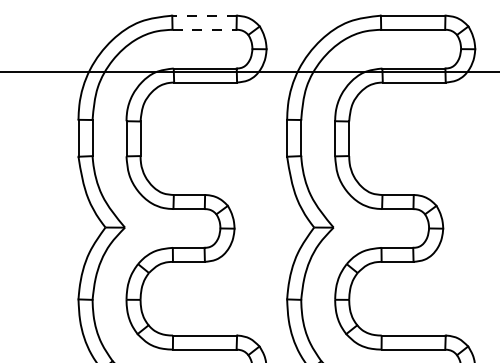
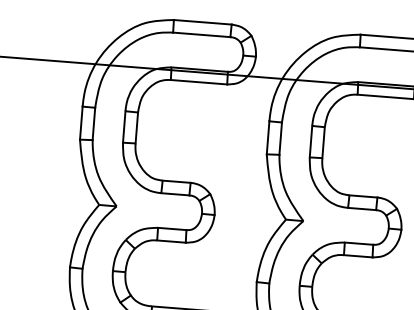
line: (204, 15) -> (202, 22), dashed -> solid
line: (204, 29) -> (201, 34), dashed -> solid

